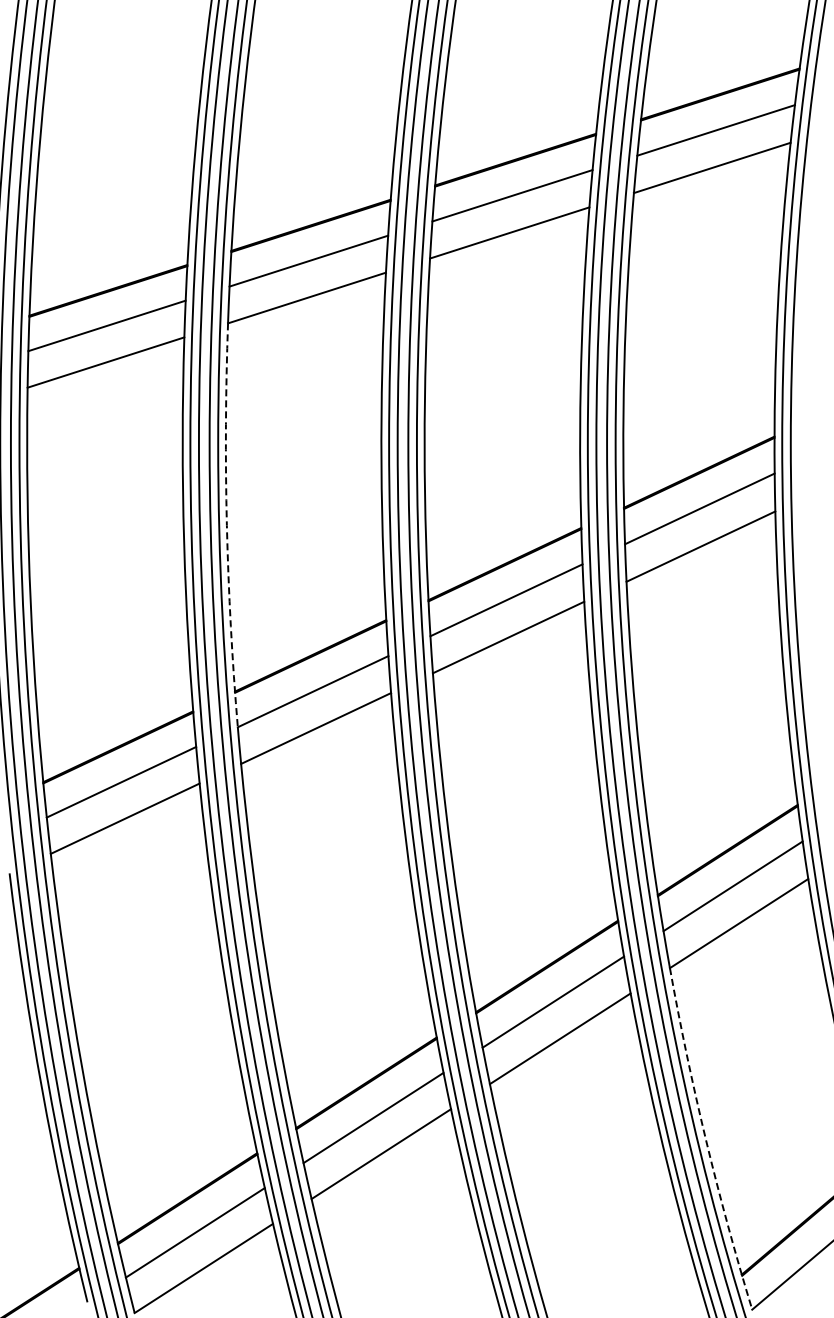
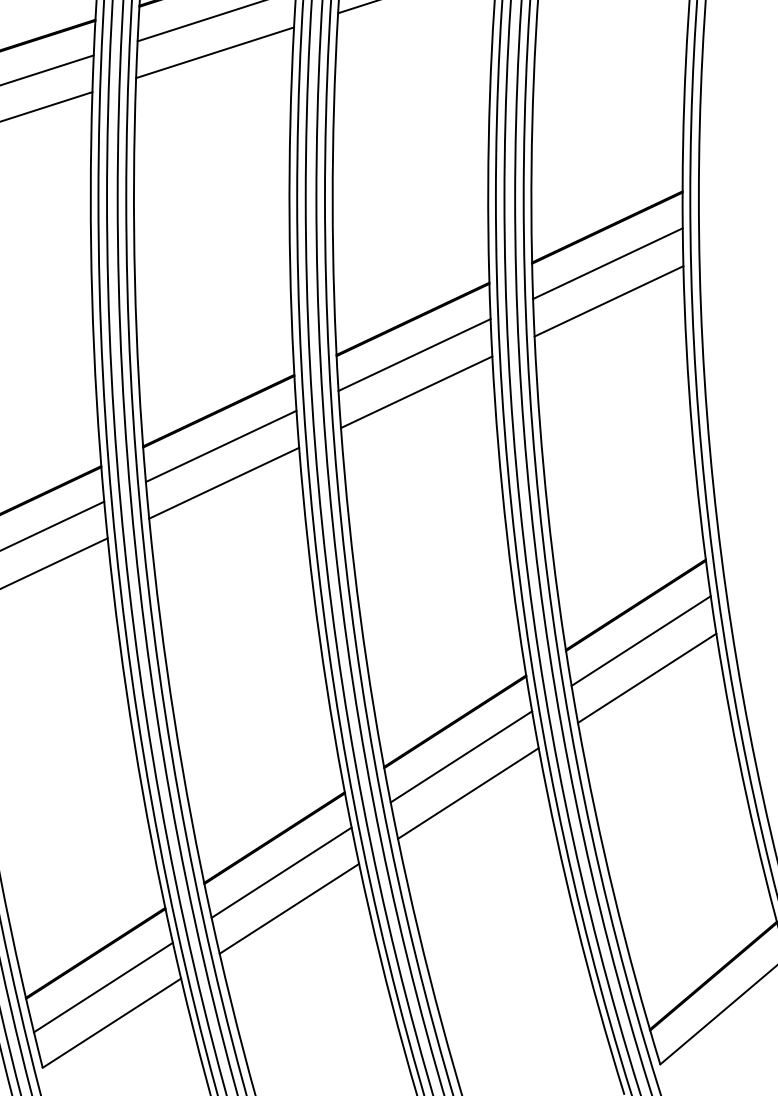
arc: (226, 525) -> (134, 280), dashed -> solid
arc: (706, 1140) -> (614, 895), dashed -> solid

